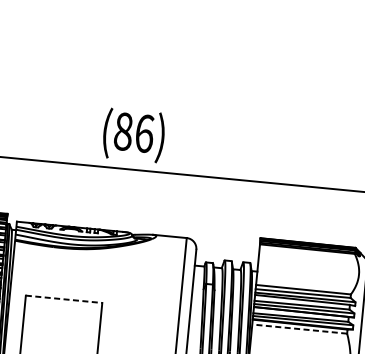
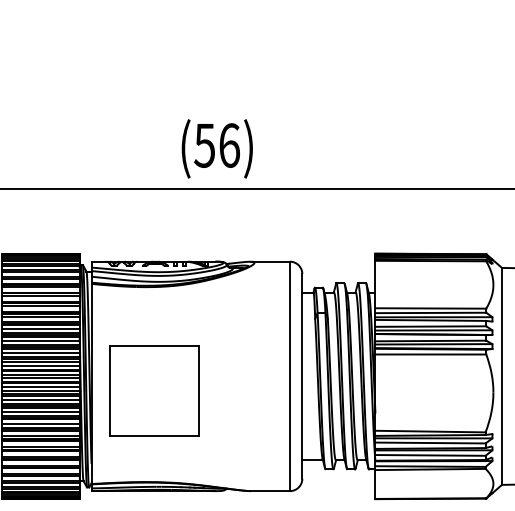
text: (123, 131) -> (204, 145), (86) -> (56)
line: (63, 299) -> (154, 346), dashed -> solid
line: (299, 329) -> (430, 354), dashed -> solid

